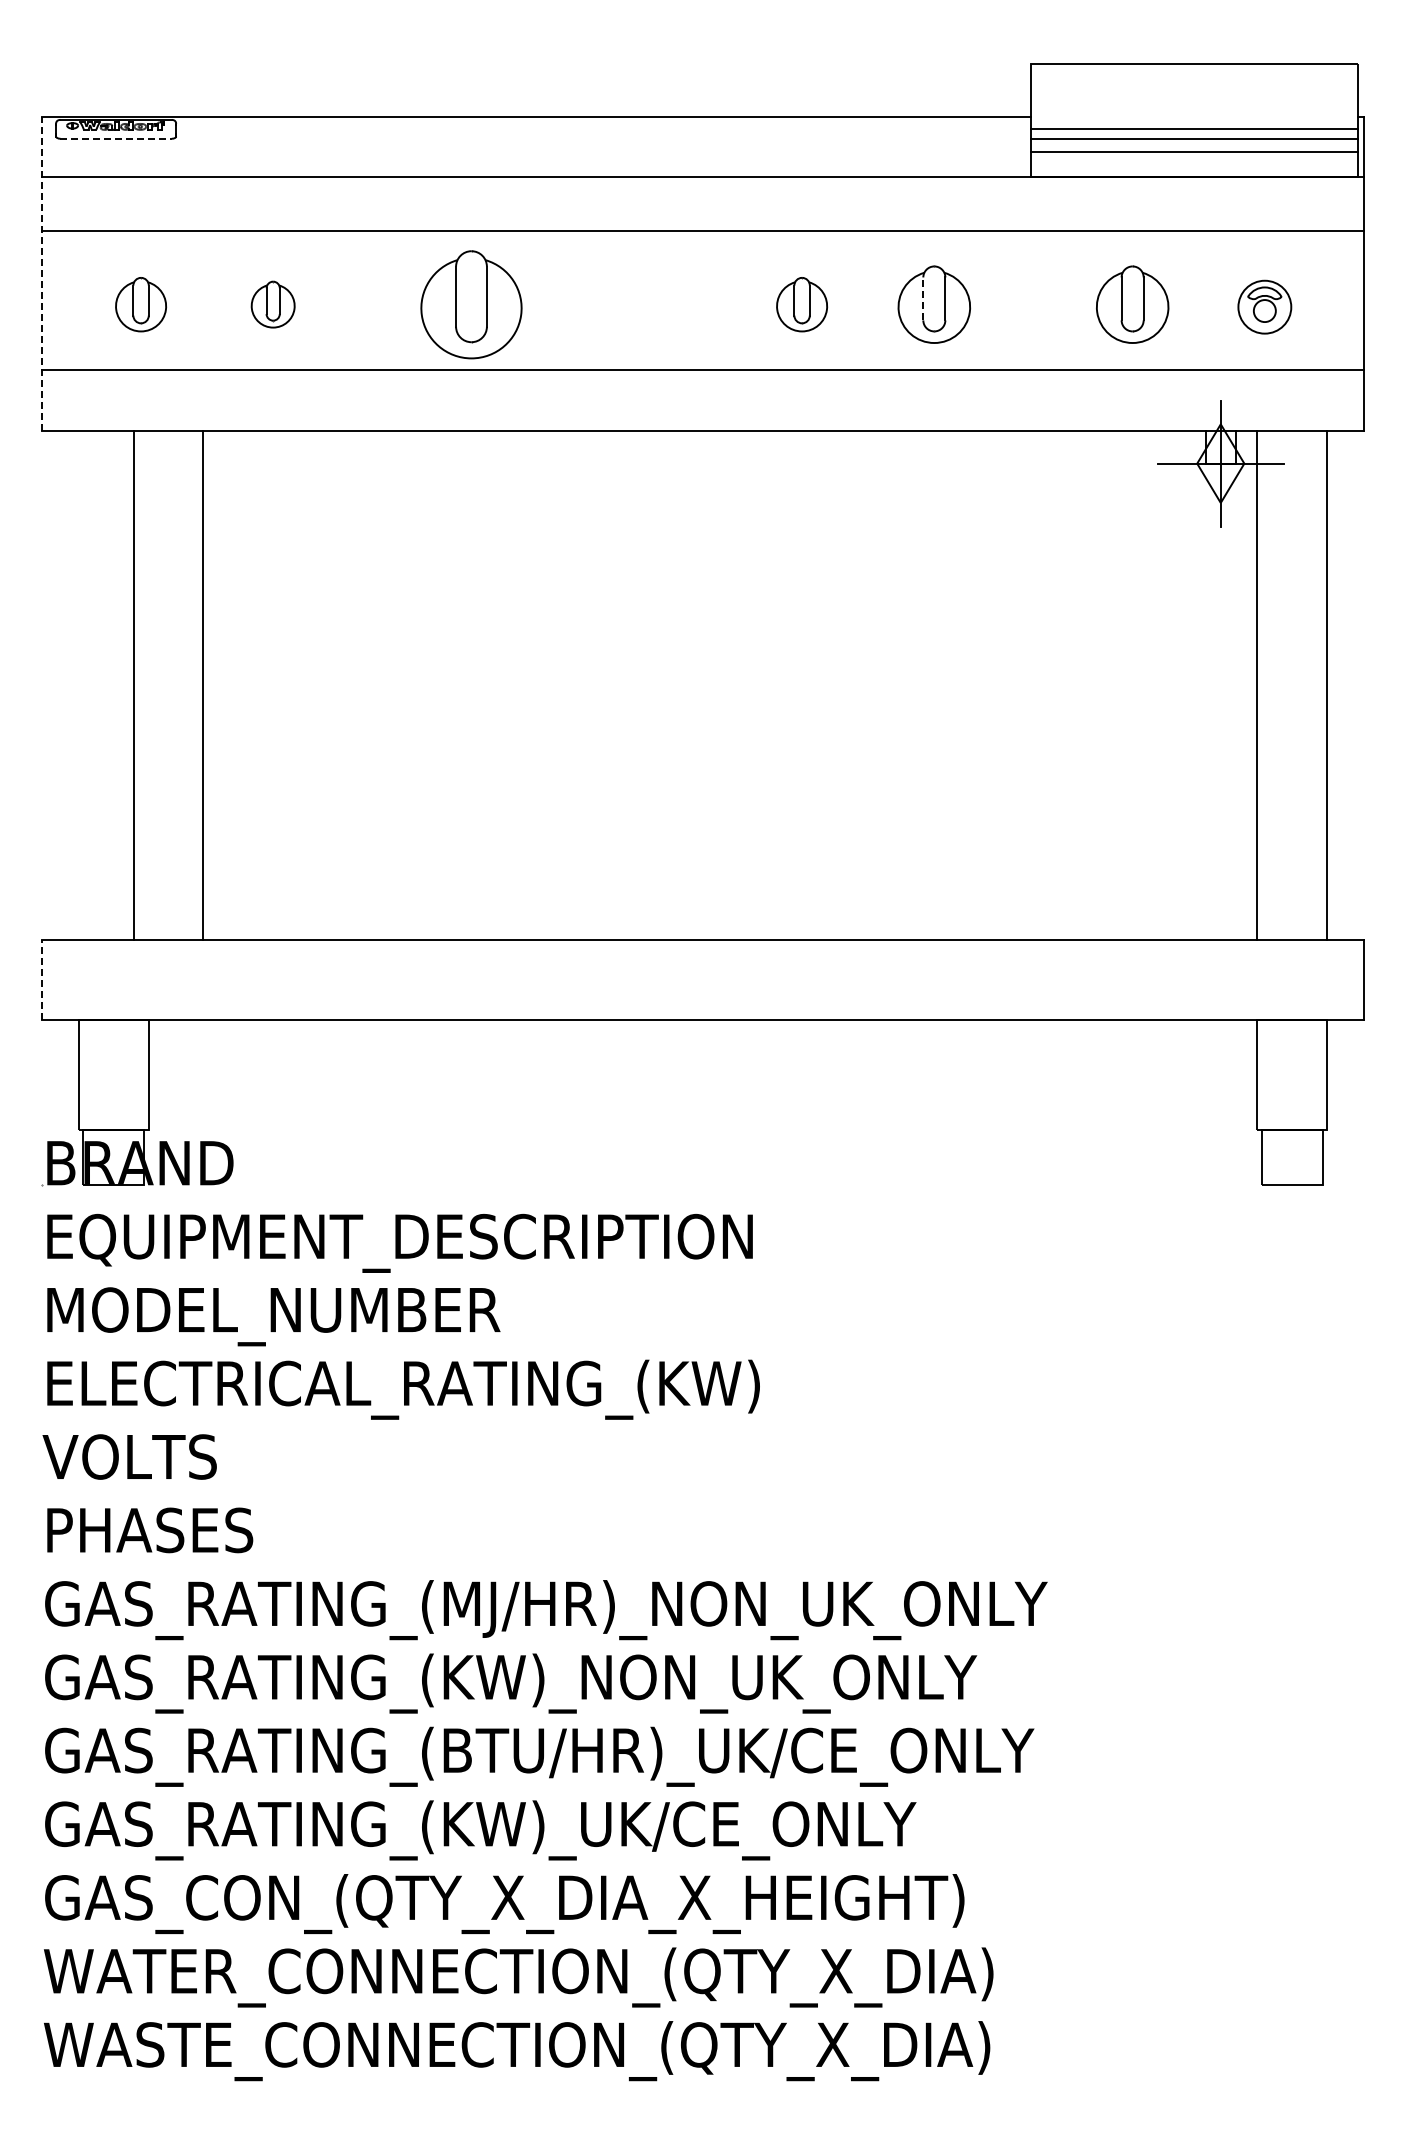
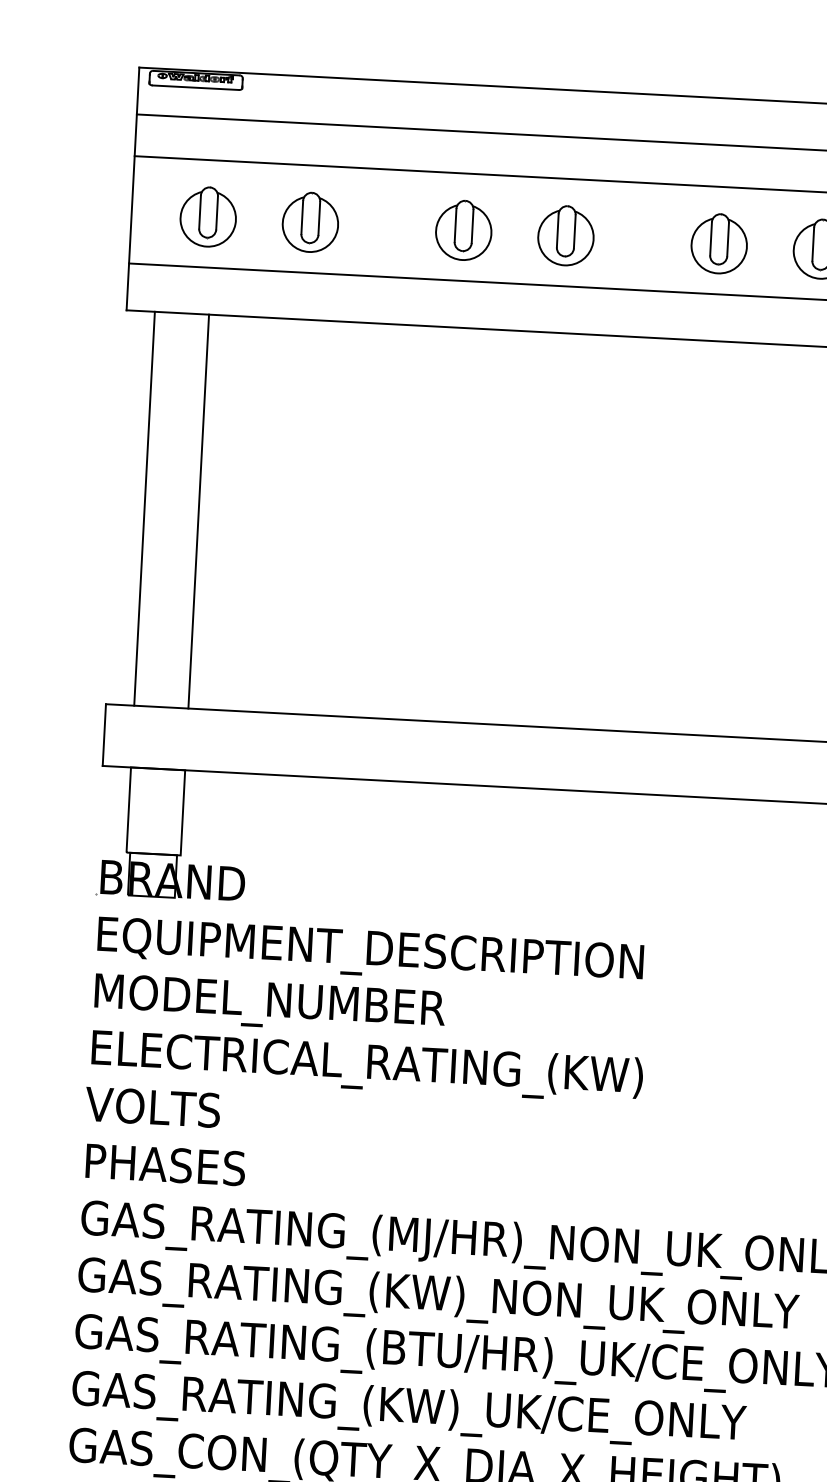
line: (116, 138) -> (196, 87), dashed -> solid
line: (41, 273) -> (132, 188), dashed -> solid
line: (923, 298) -> (813, 243), dashed -> solid
part: (140, 304) -> (207, 216), size x1.43
part: (272, 304) -> (309, 222), size x1.67
part: (471, 304) -> (463, 230), size x0.71
part: (603, 304) -> (565, 235), added
part: (801, 304) -> (718, 243), size x1.43
line: (133, 685) -> (144, 508), moved
line: (202, 685) -> (198, 511), moved
line: (41, 980) -> (103, 735), dashed -> solid

